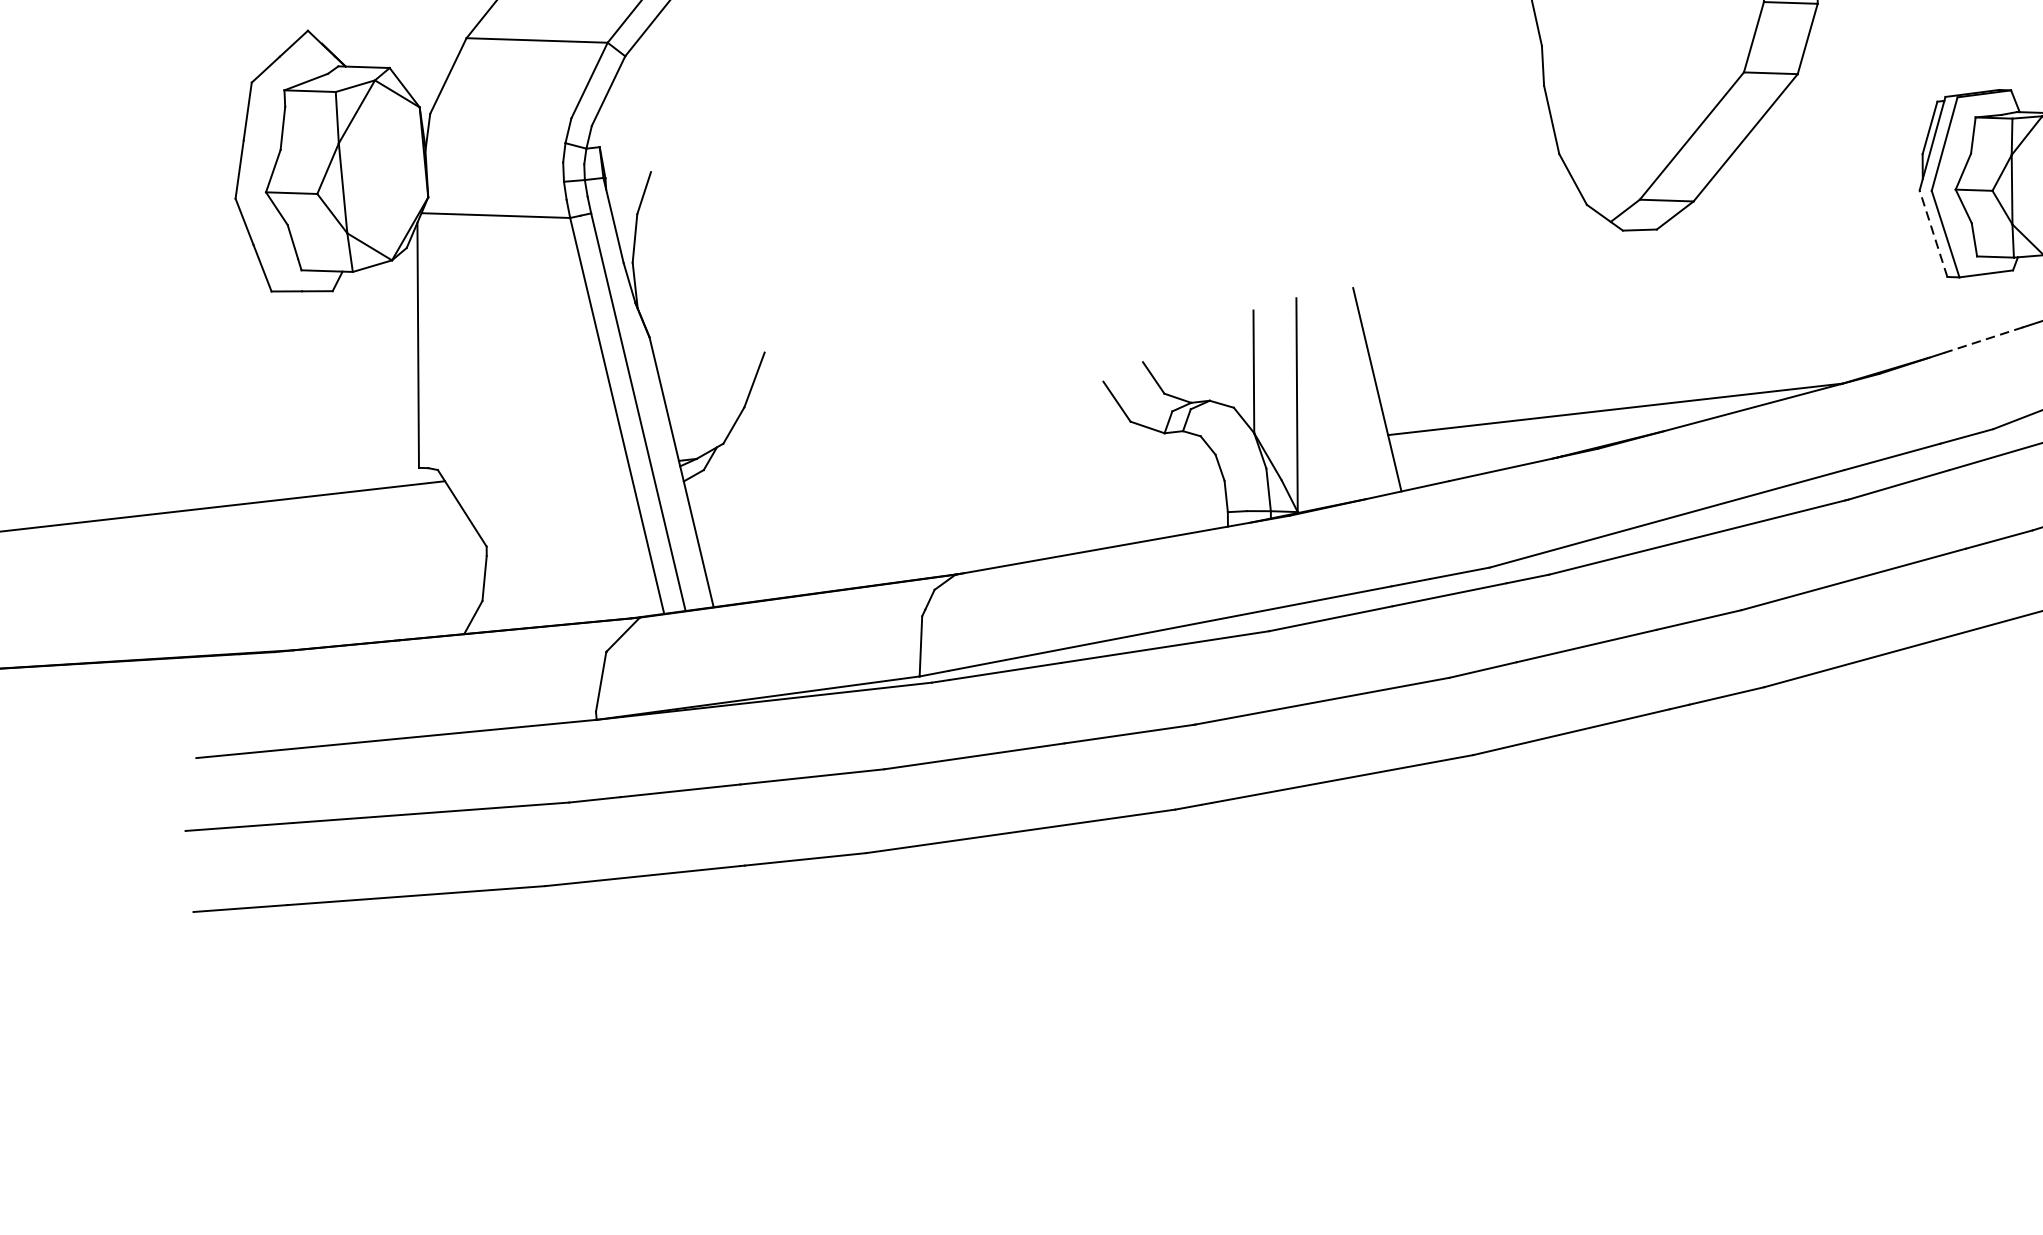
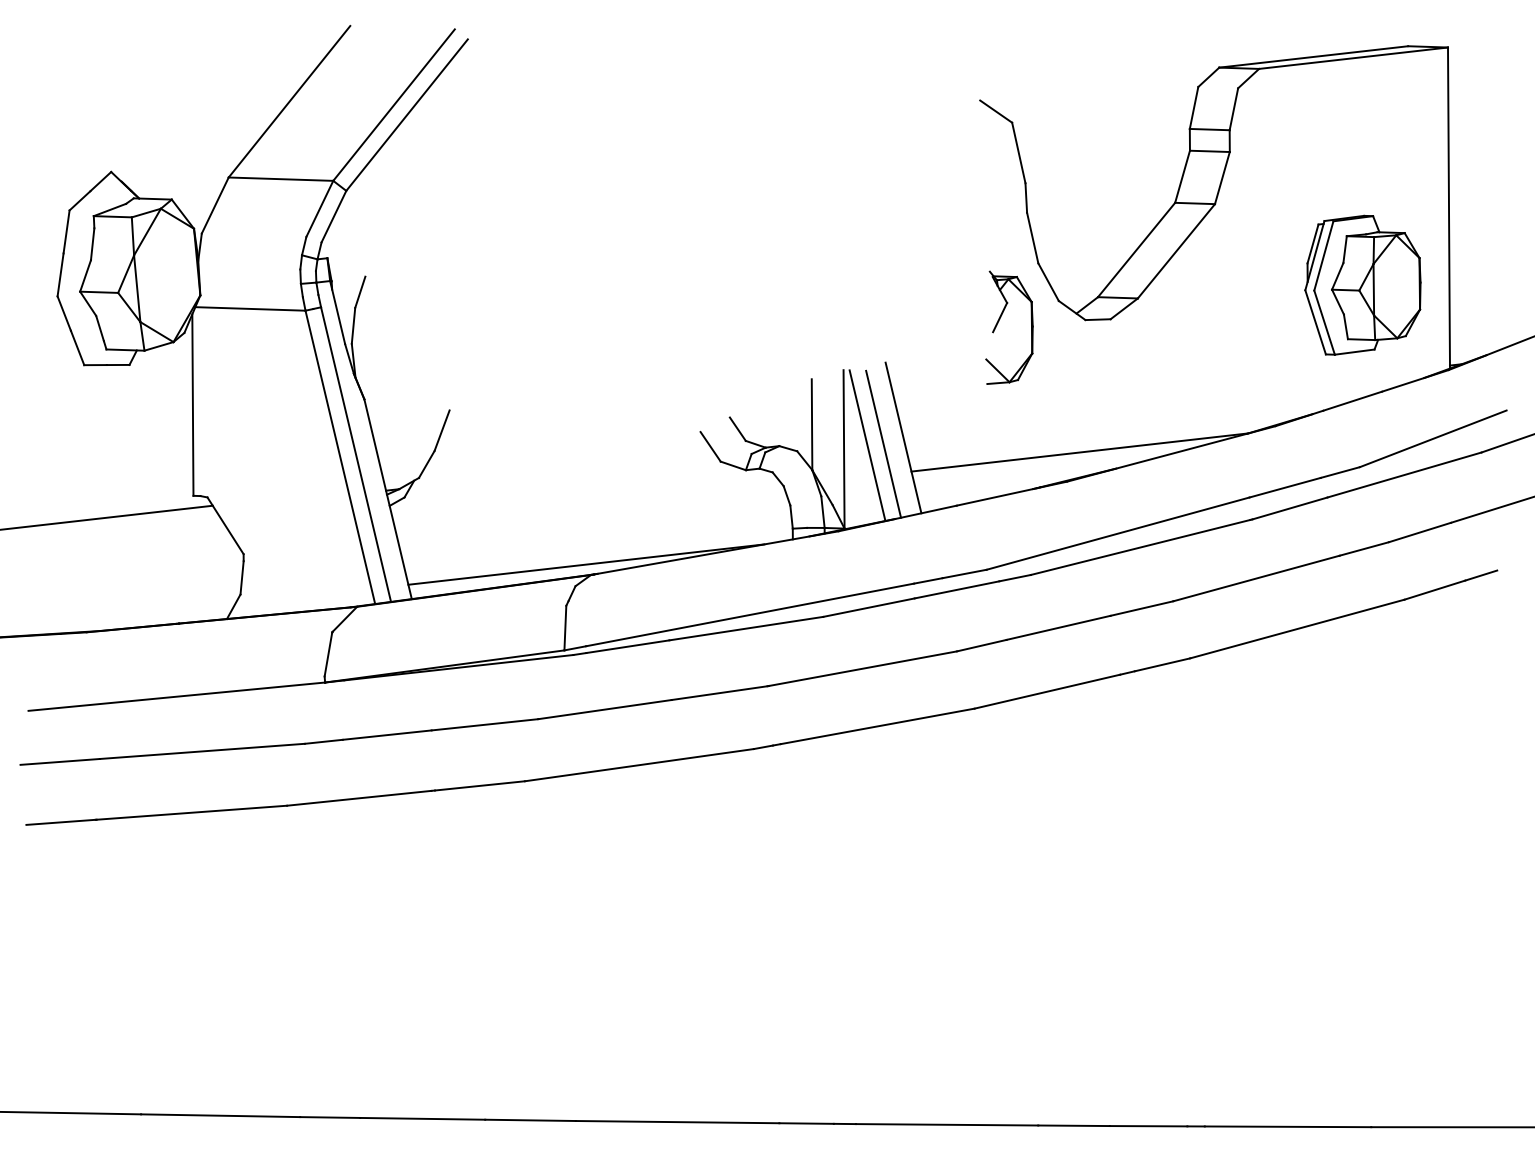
part: (1506, 232) -> (999, 321), added
line: (1933, 233) -> (1315, 322), dashed -> solid
line: (1983, 340) -> (1352, 401), dashed -> solid
line: (1350, 397) -> (883, 443), added
line: (1328, 399) -> (867, 445), added
line: (949, 560) -> (586, 564), added

